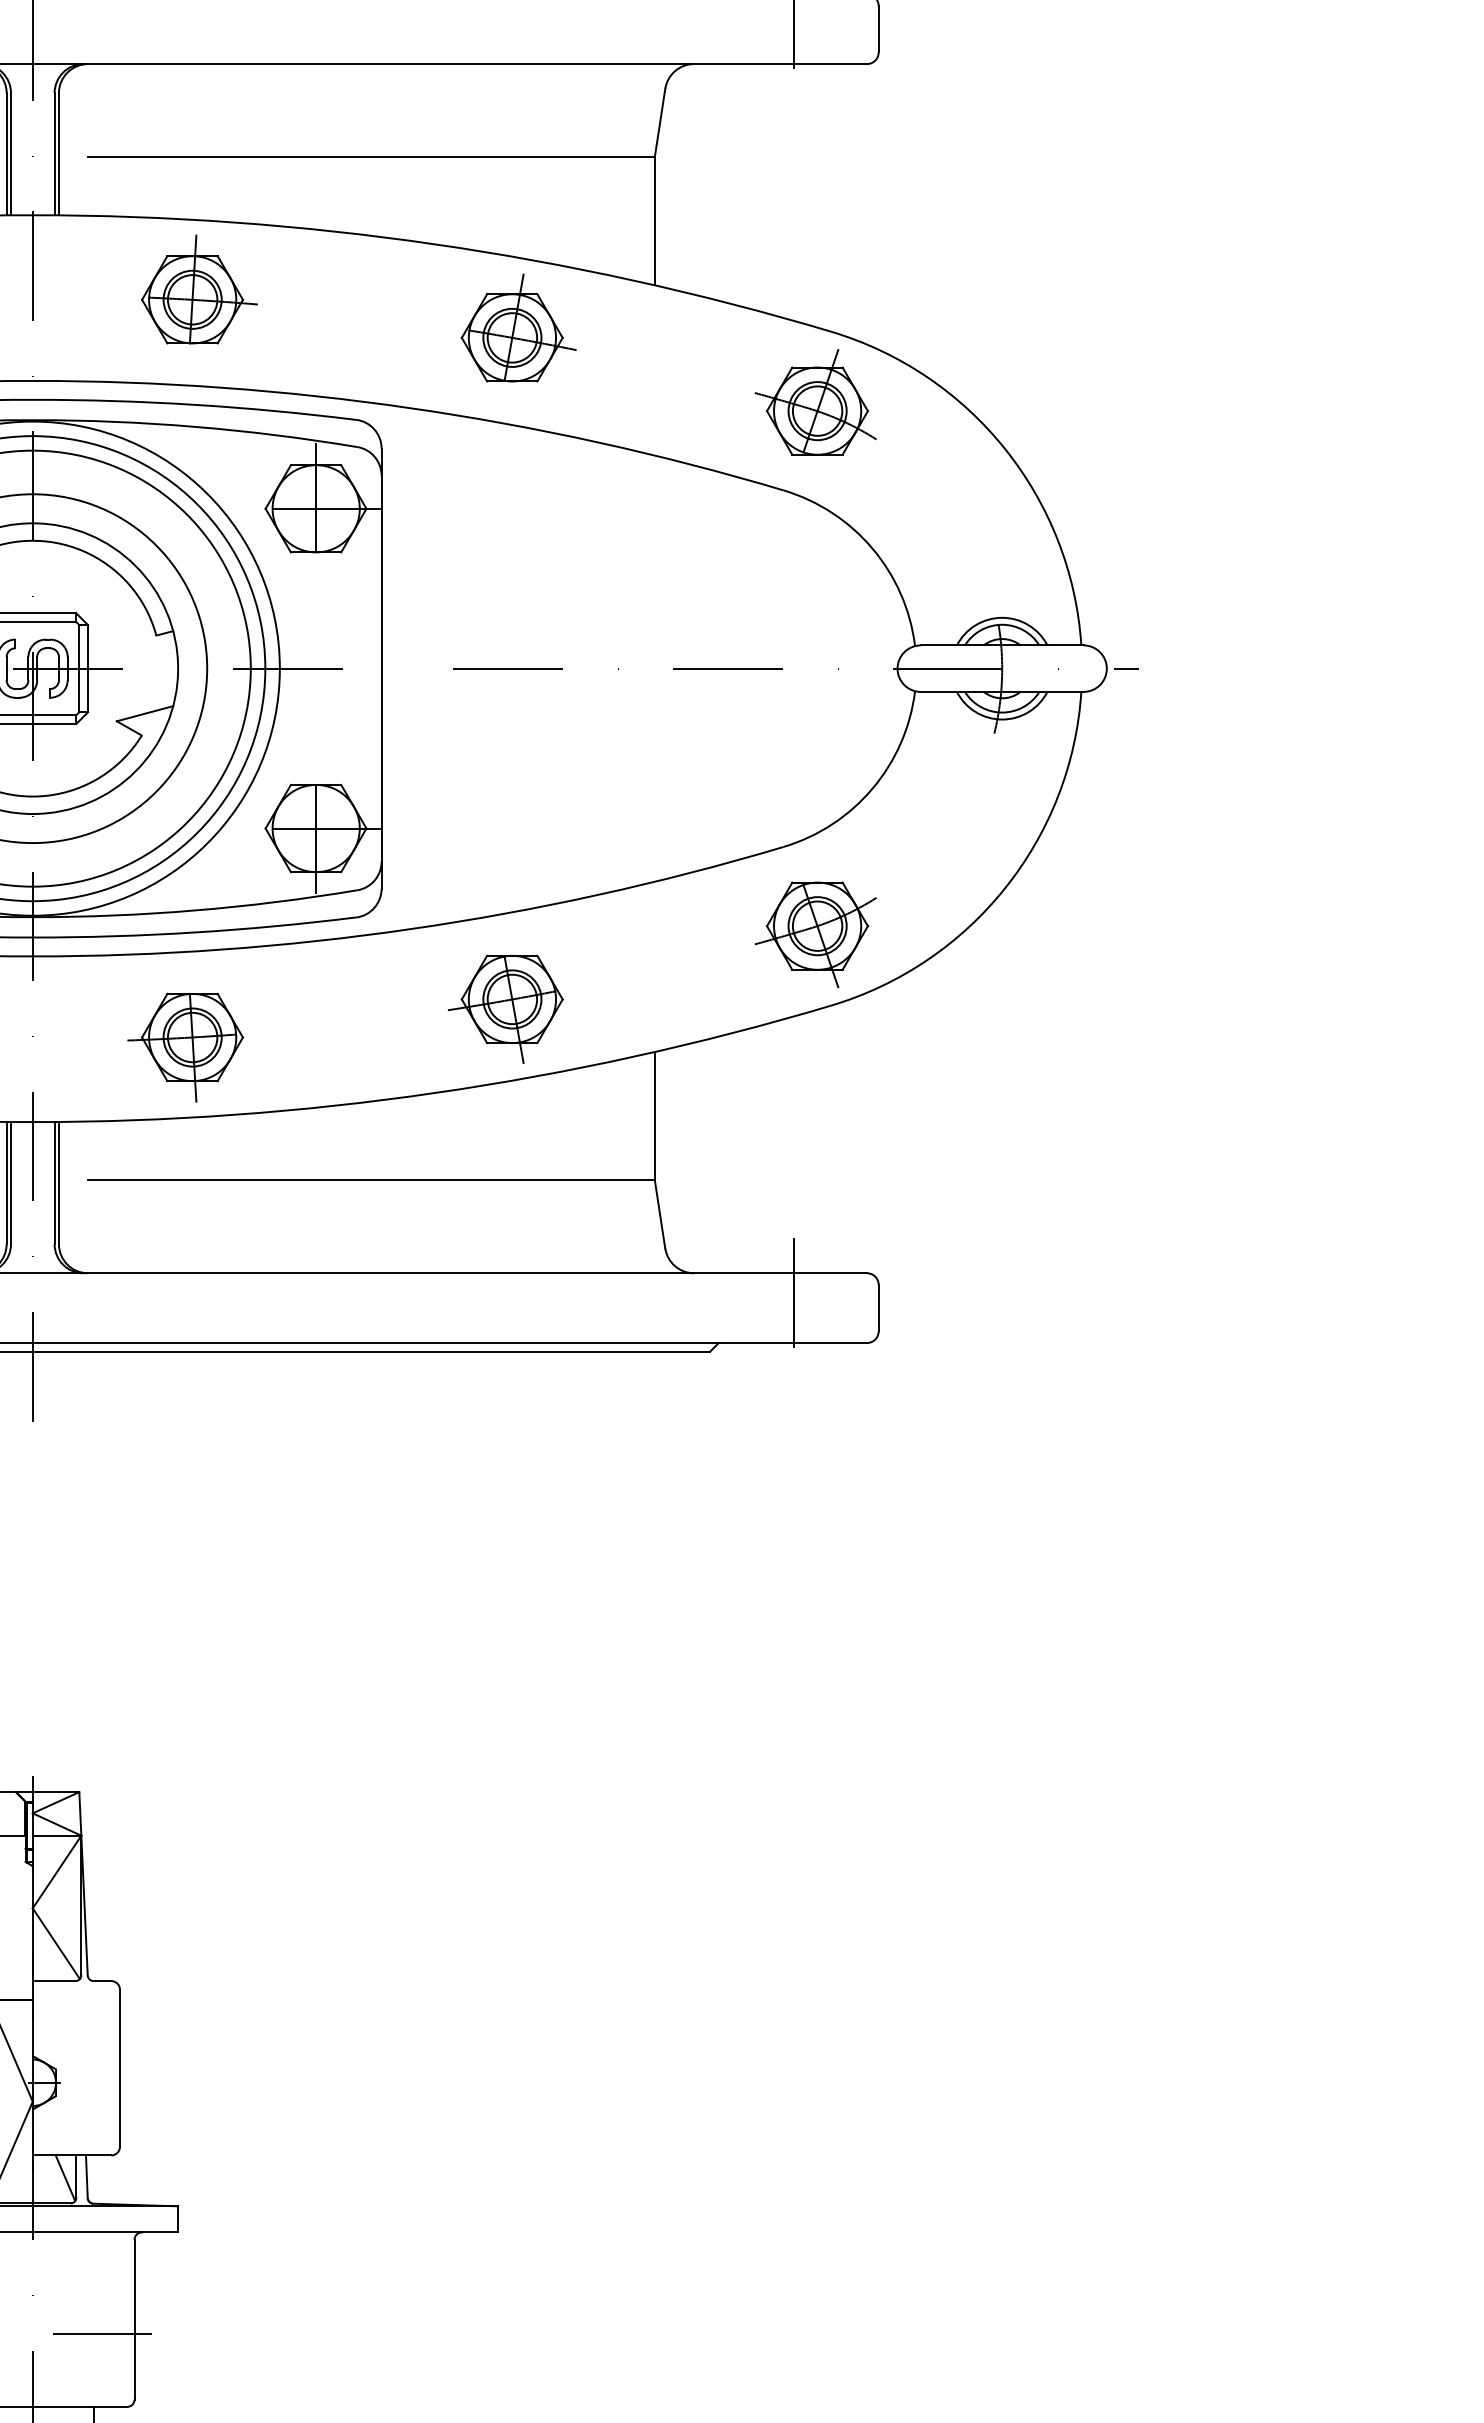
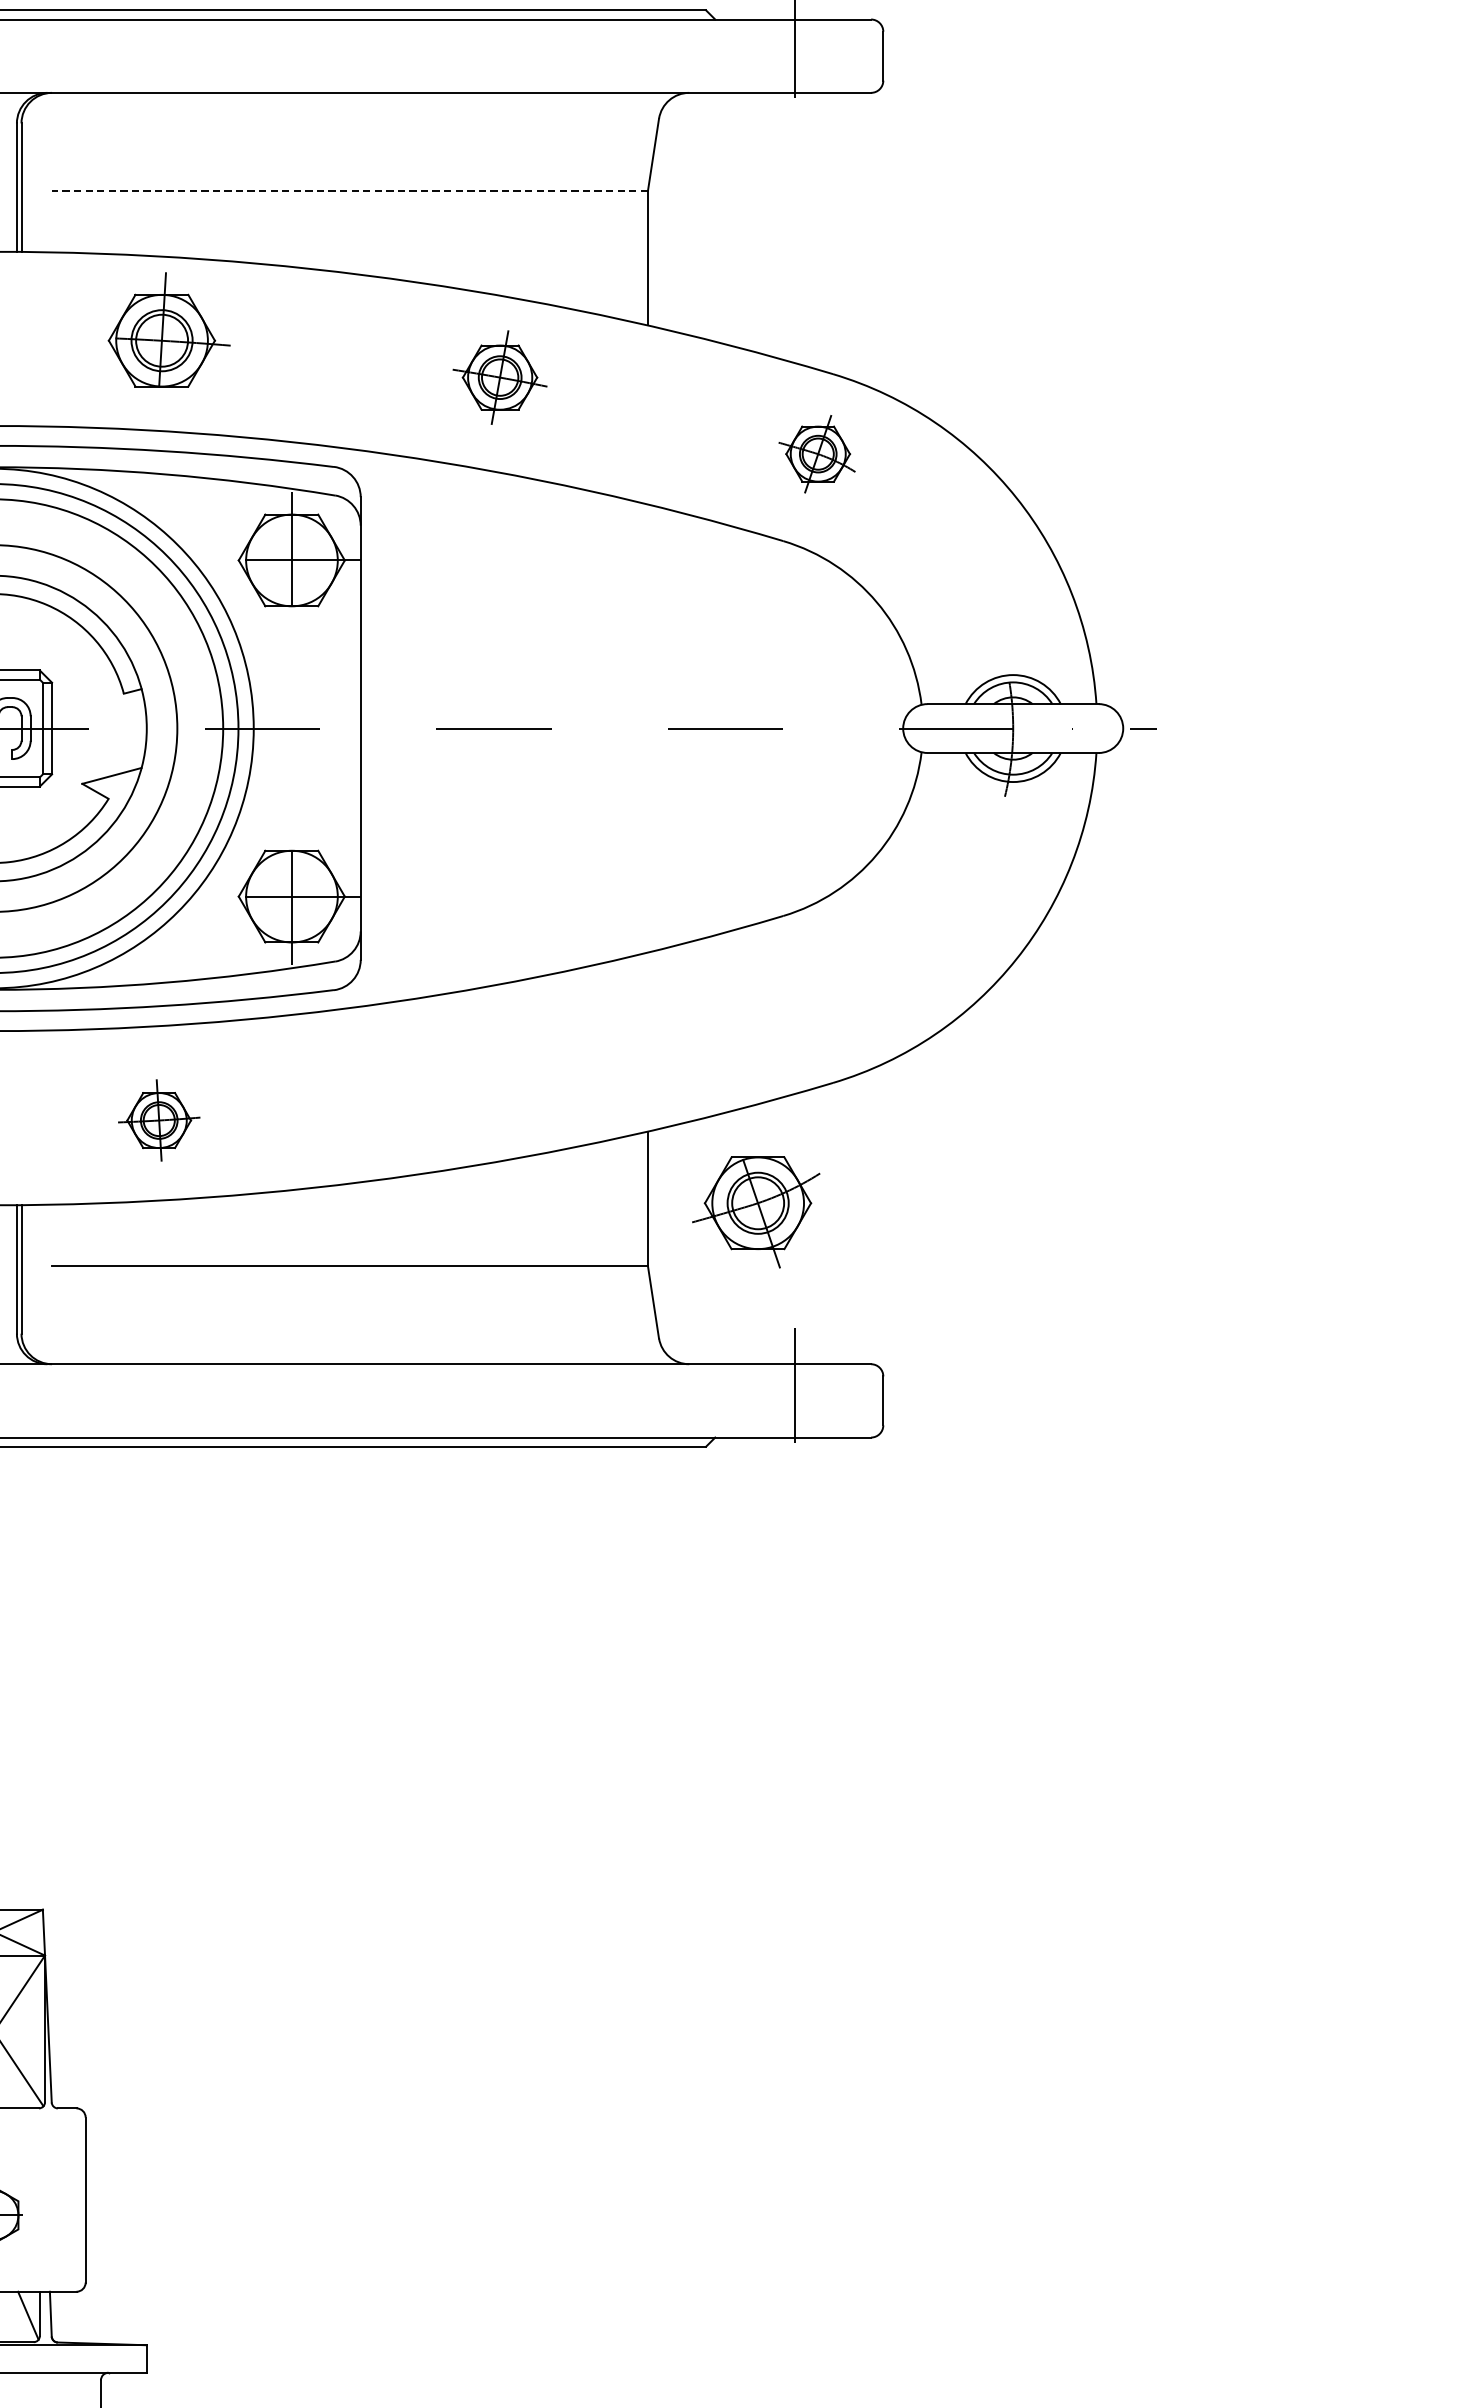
line: (370, 157) -> (349, 191), solid -> dashed
part: (518, 327) -> (504, 369), size x0.7
part: (815, 402) -> (816, 448), size x0.6
part: (815, 934) -> (755, 1212), moved
part: (505, 1008) -> (490, 1085), removed
part: (185, 1047) -> (154, 1126), size x0.6

